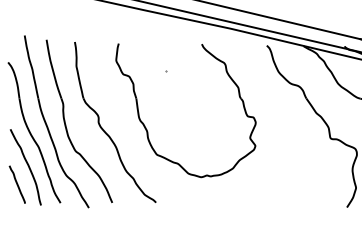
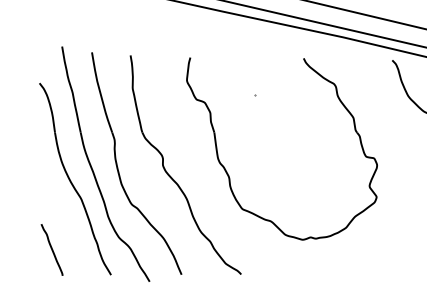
curve: (27, 165) -> (65, 223), removed

